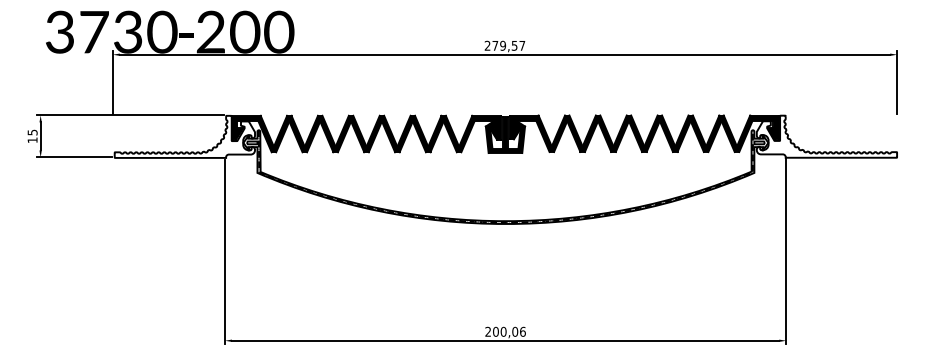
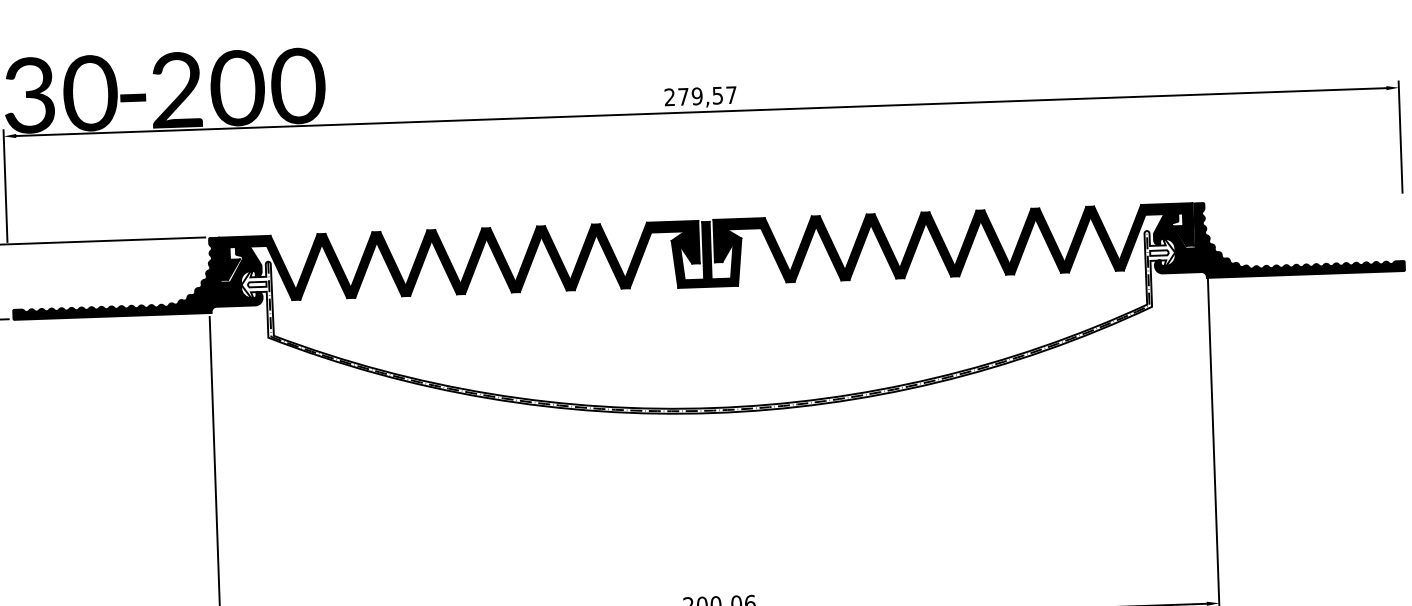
fill: (184, 136) -> (136, 277), added
fill: (826, 136) -> (1278, 237), added

